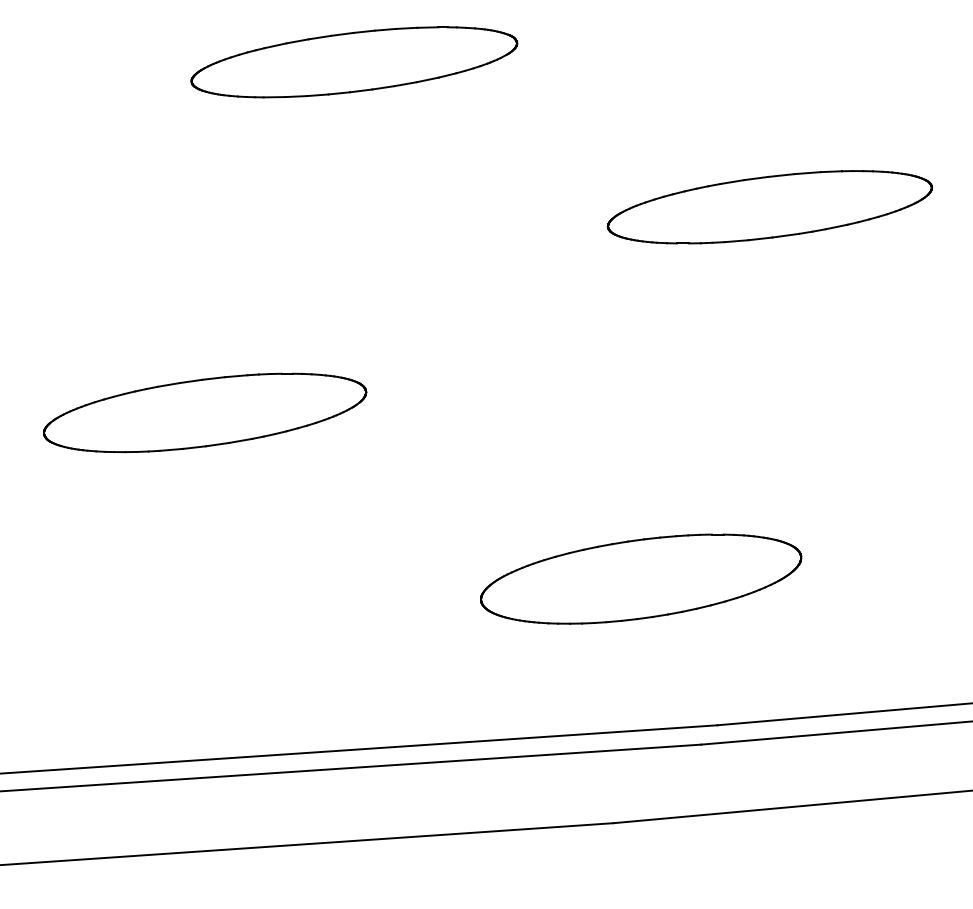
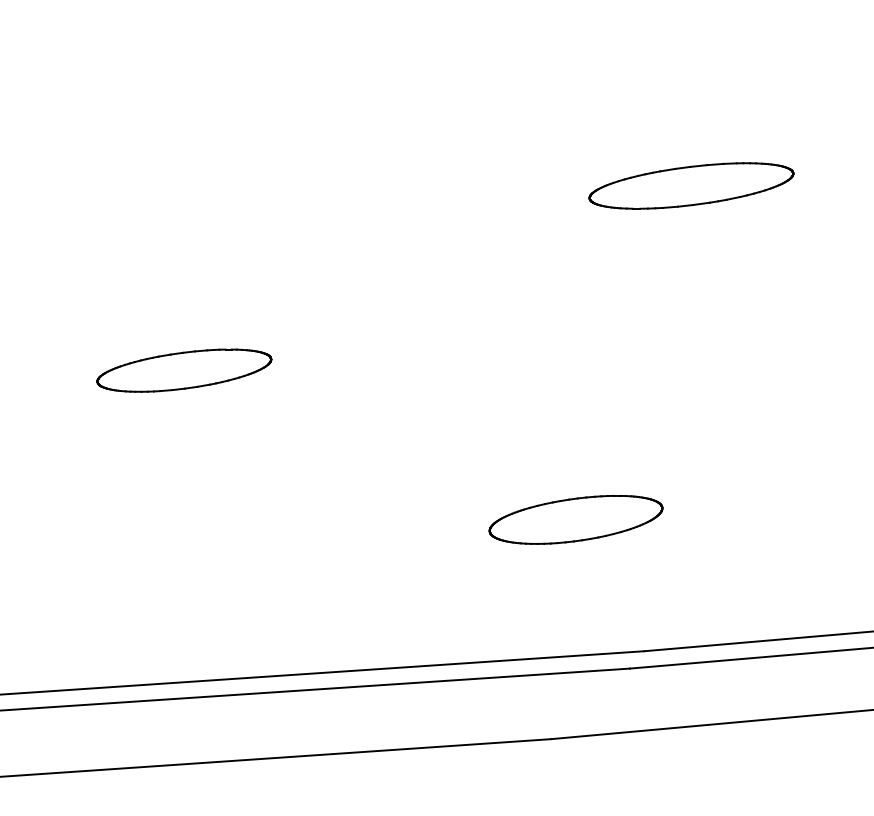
part: (354, 62) -> (318, 55), removed
part: (769, 207) -> (691, 186), size x0.7
part: (205, 412) -> (184, 370), size x0.6
part: (641, 578) -> (576, 519), size x0.6

